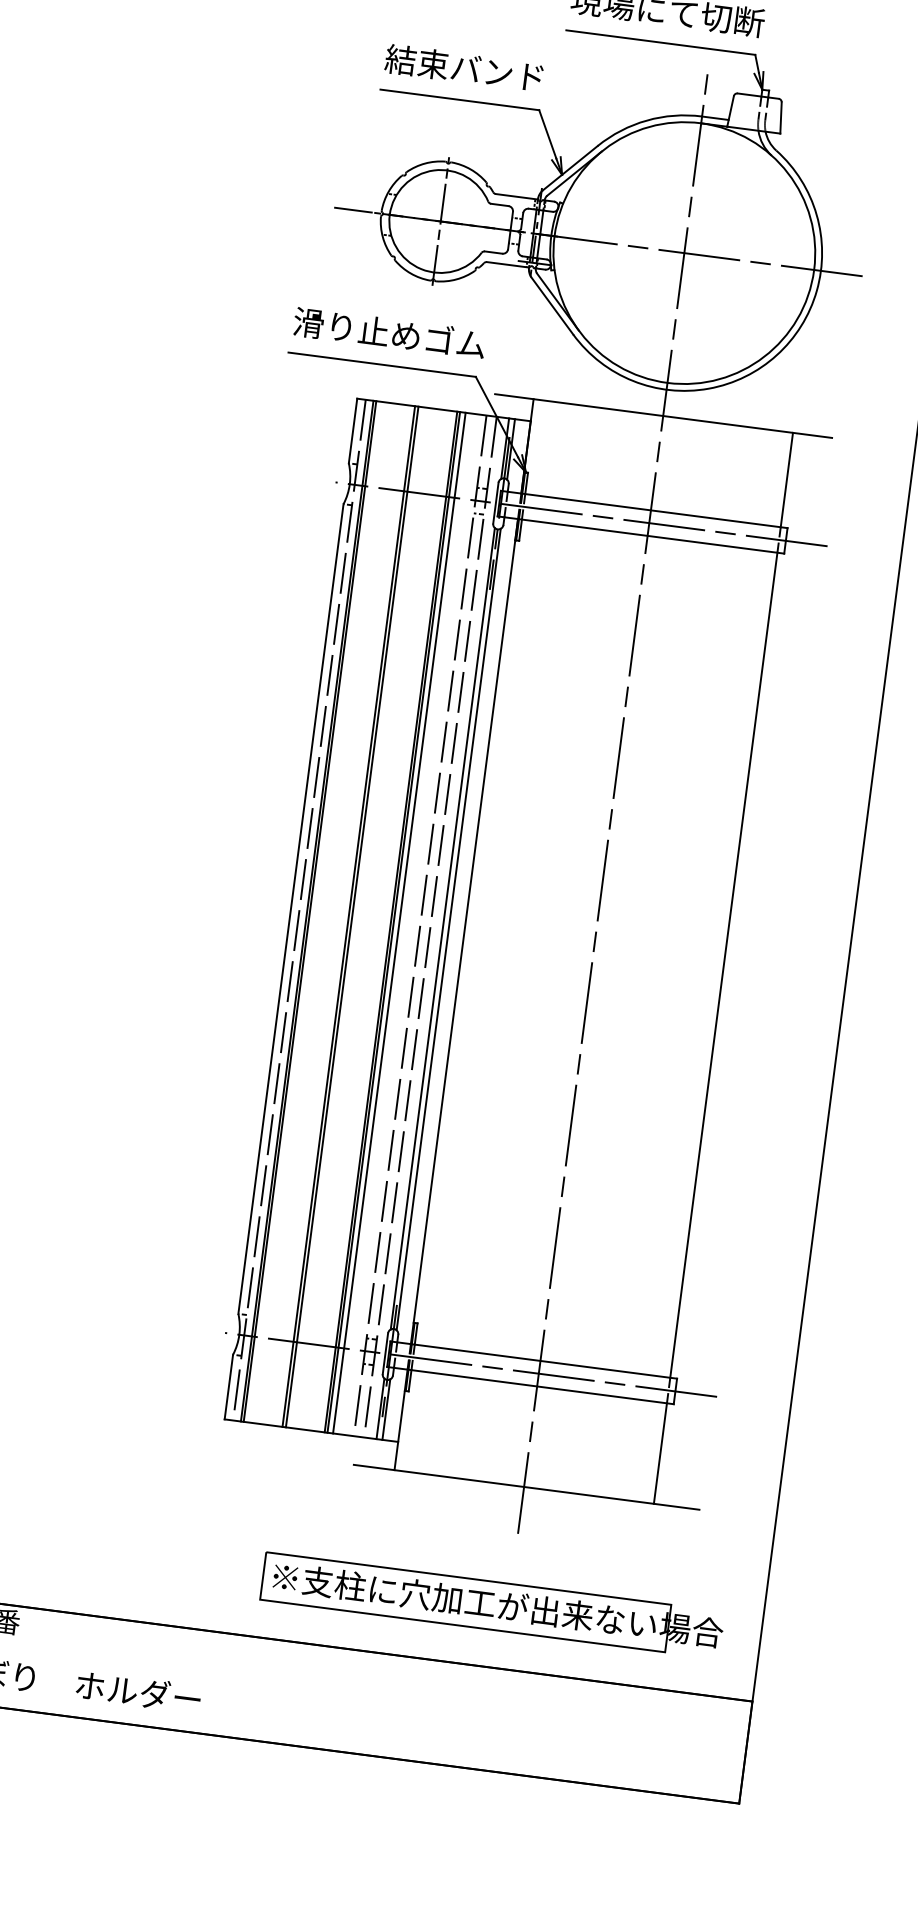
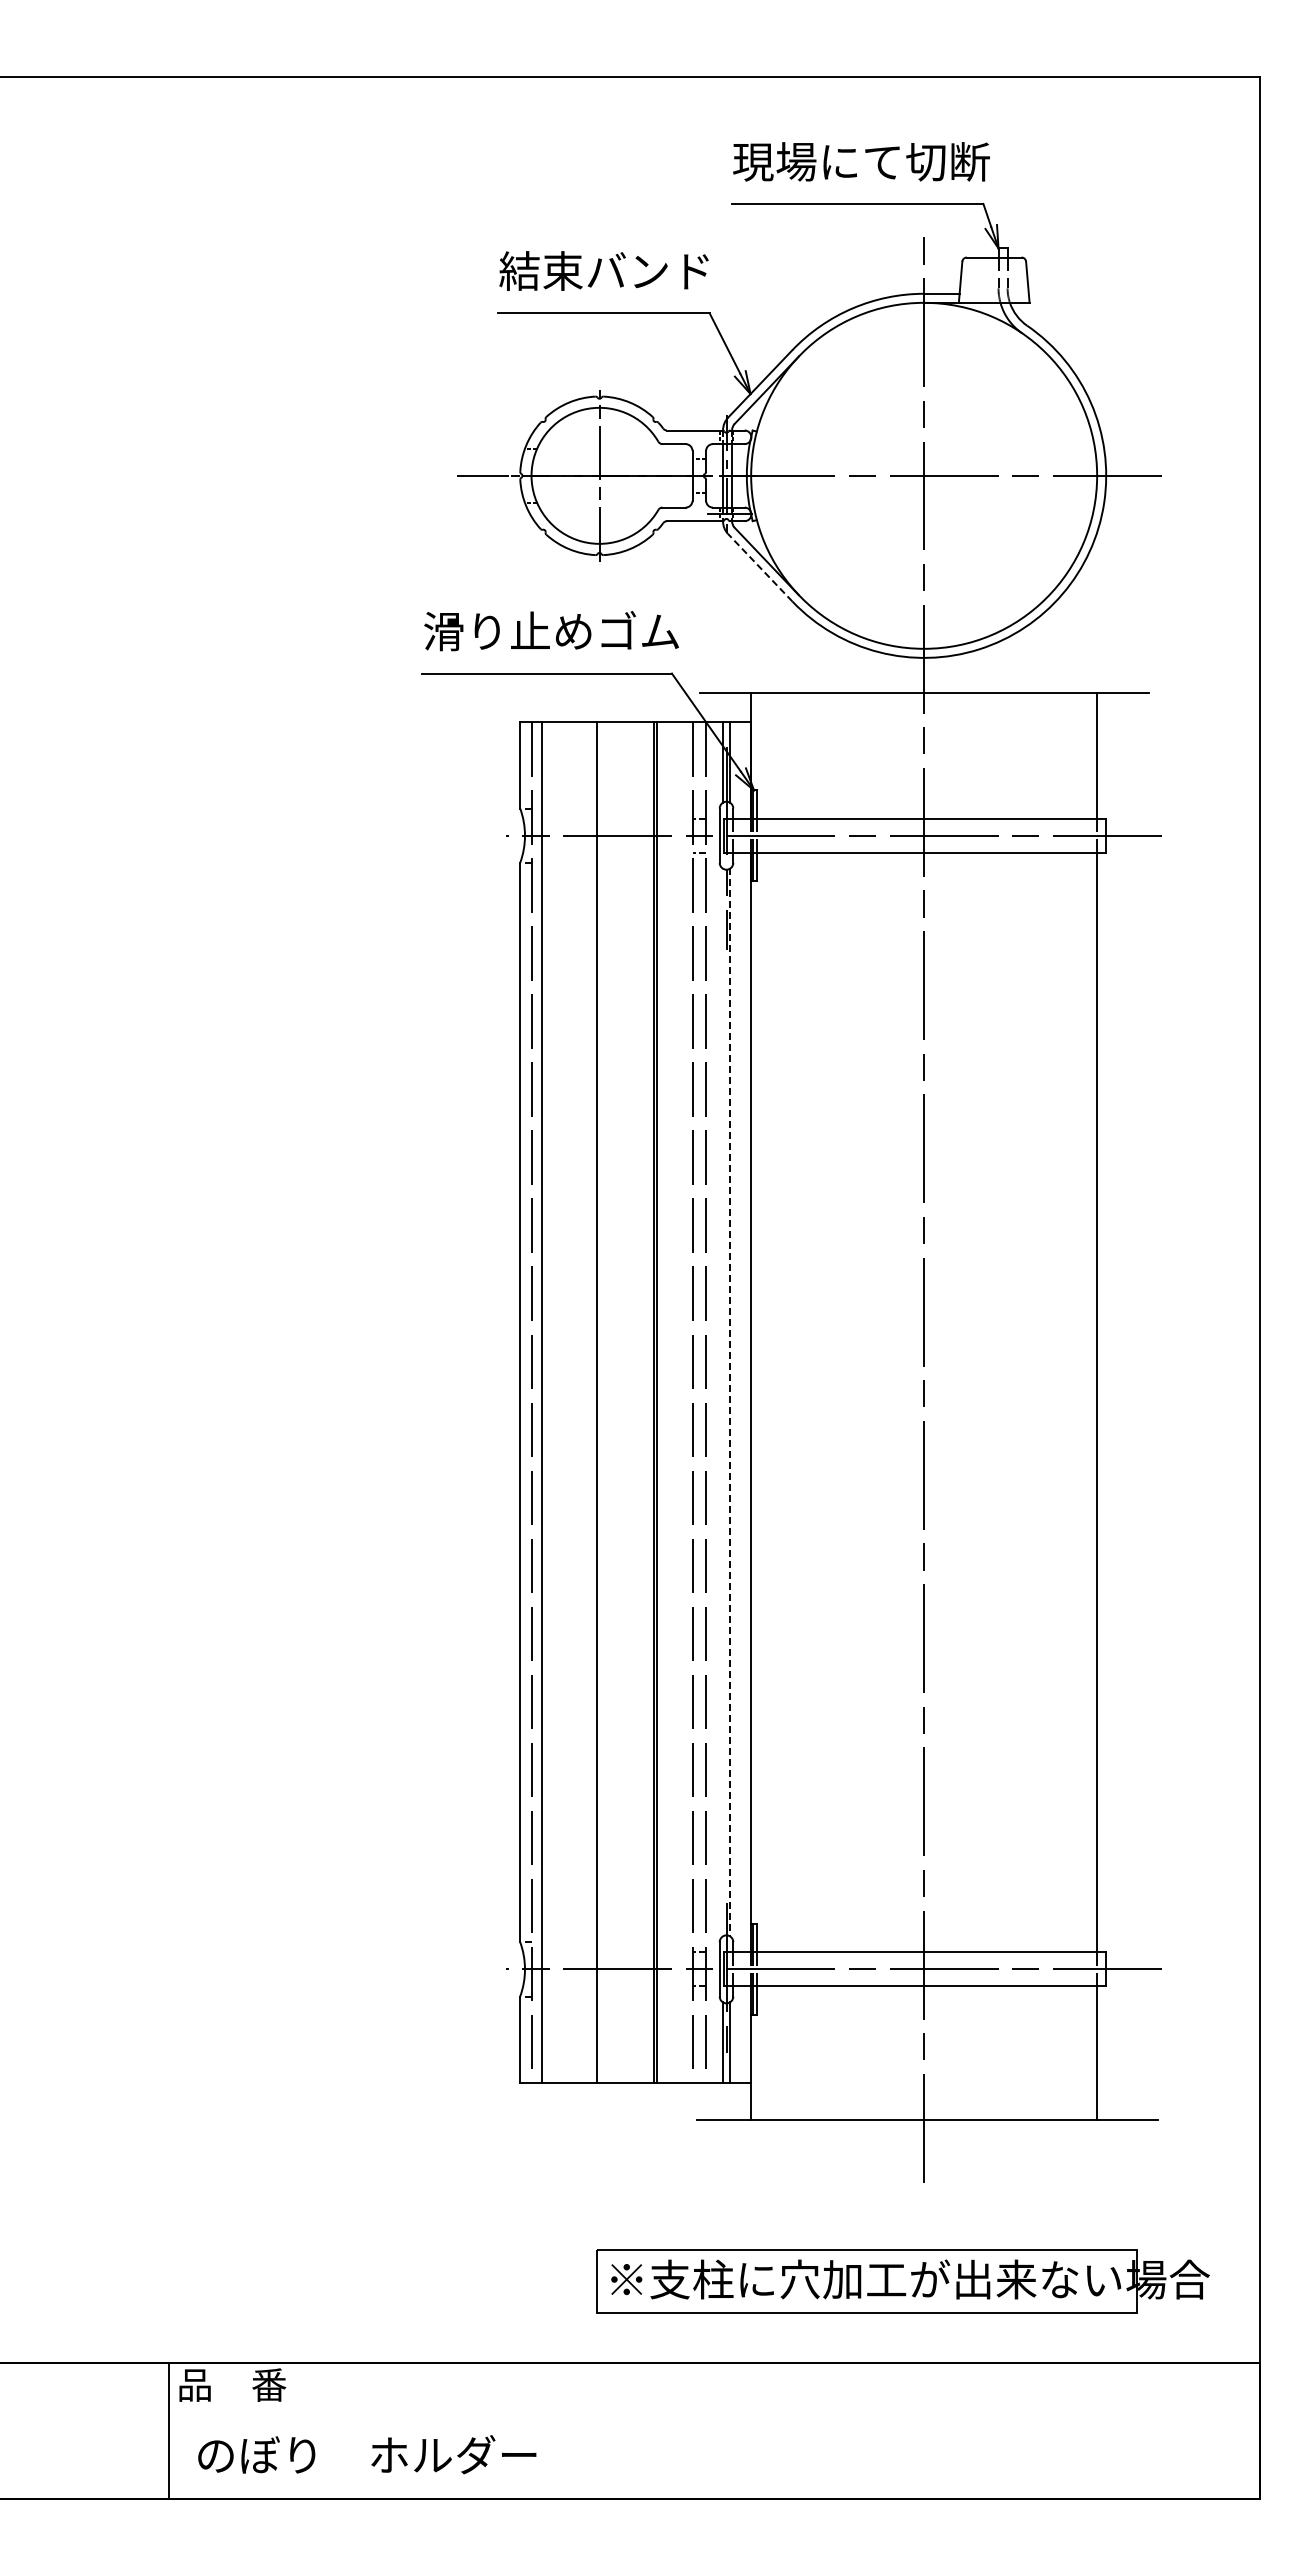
line: (552, 305) -> (760, 567), solid -> dashed
line: (309, 911) -> (545, 1402), removed
line: (351, 916) -> (601, 1402), removed
line: (399, 923) -> (664, 1402), removed
line: (442, 928) -> (722, 1402), removed
line: (448, 930) -> (730, 1403), solid -> dashed

